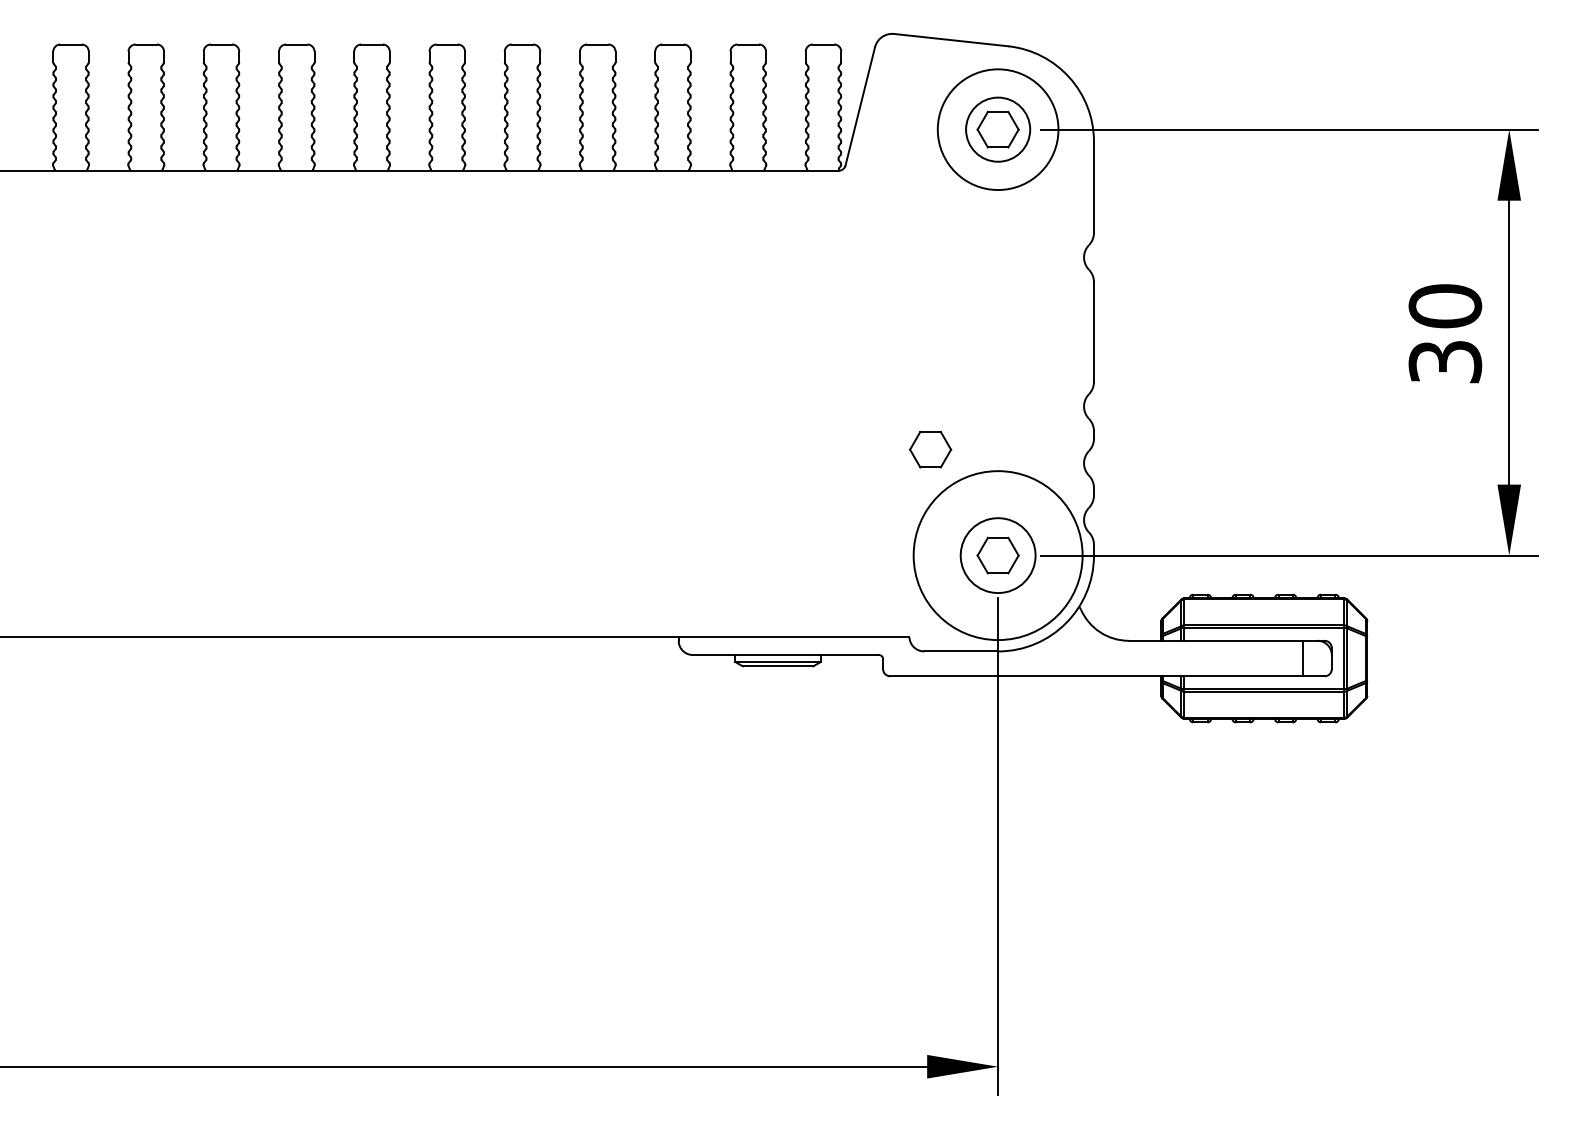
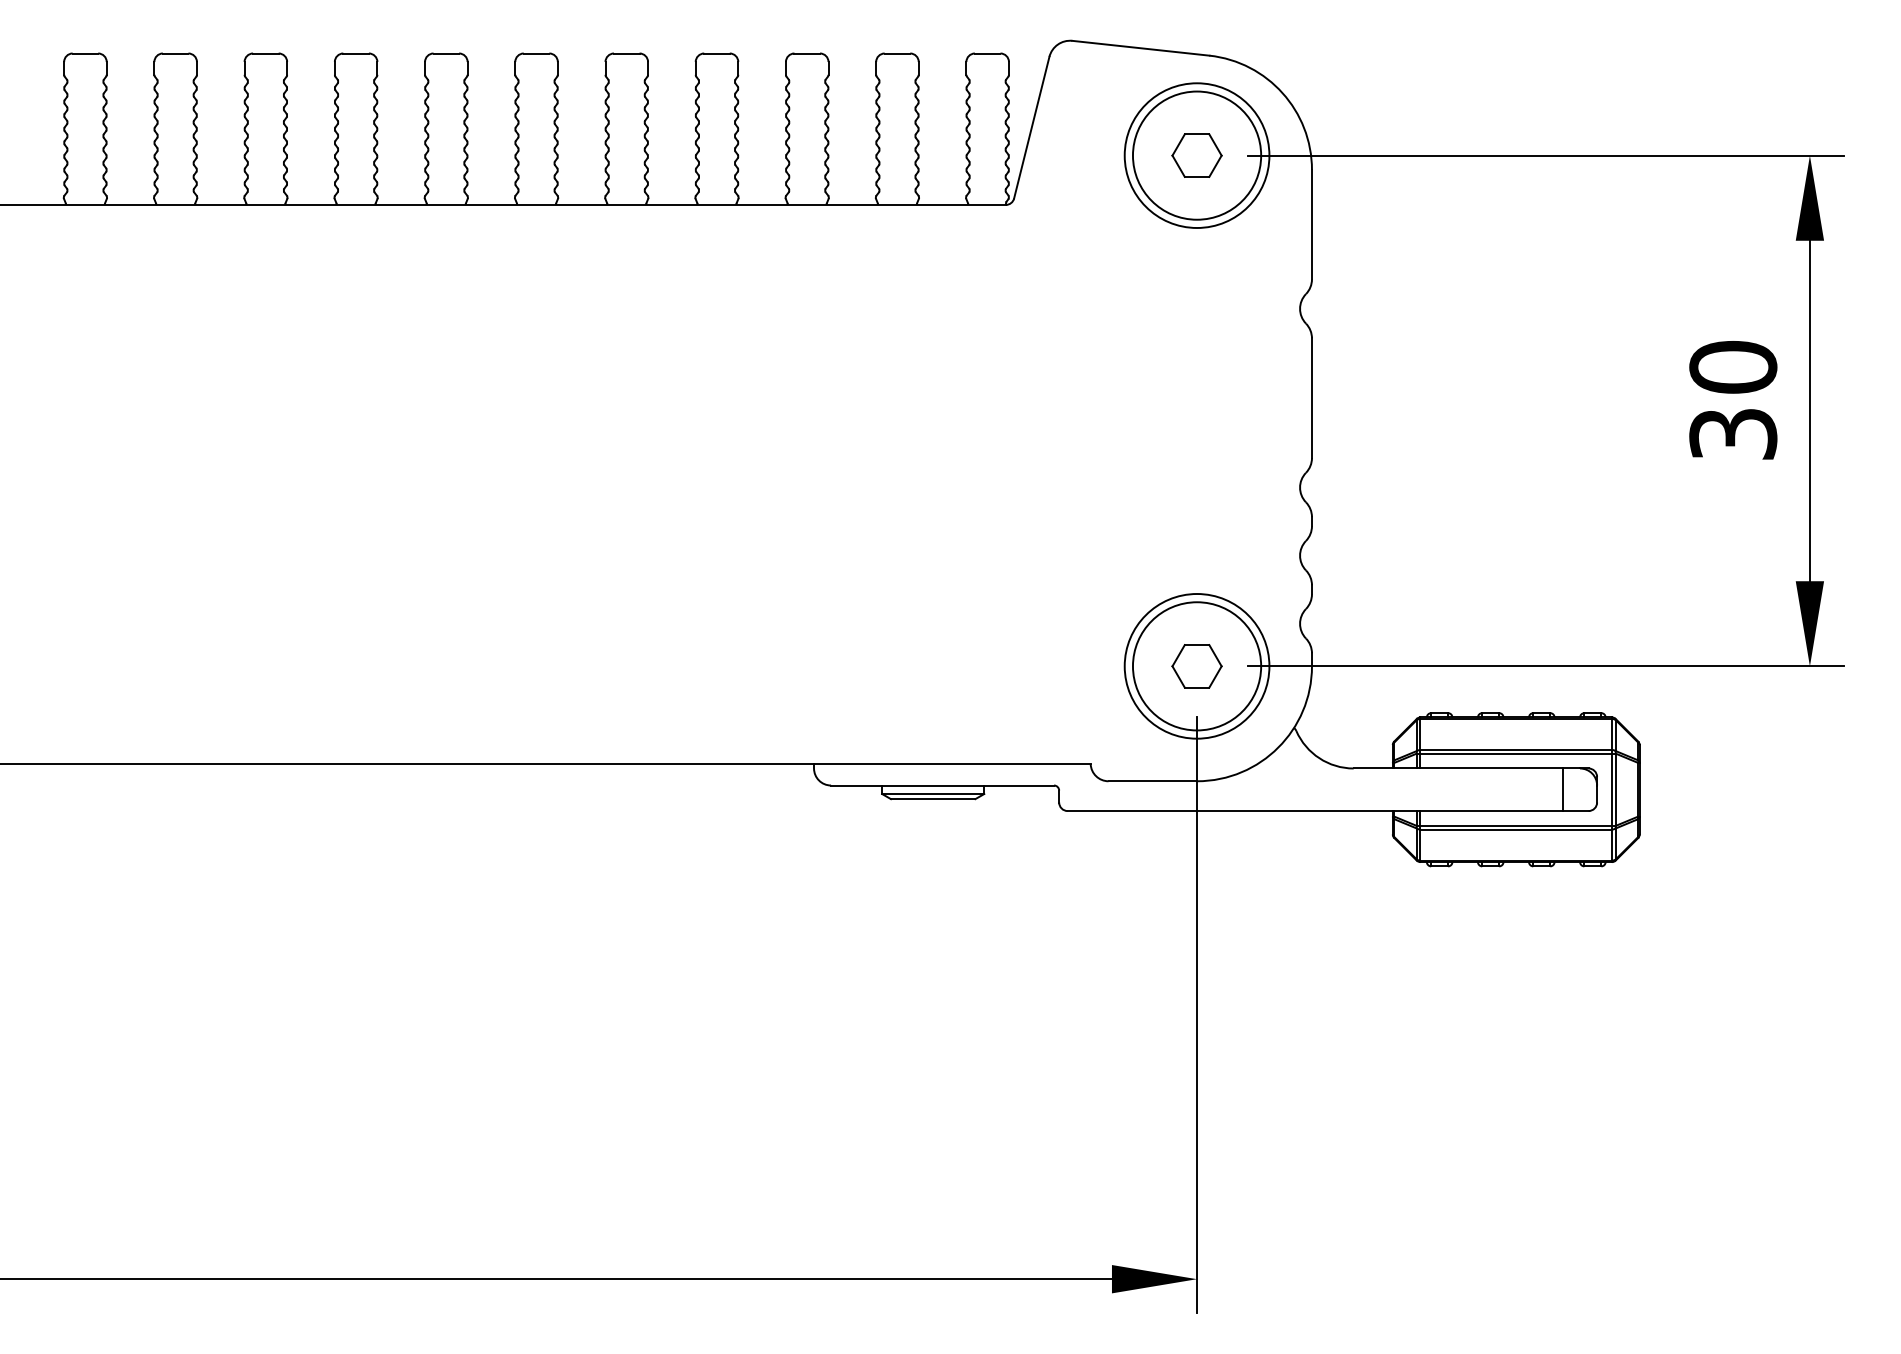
circle: (997, 129) -> (1196, 155), size x1.67
part: (930, 449) -> (1115, 539), removed
circle: (997, 555) -> (1196, 666), size x0.71
circle: (997, 555) -> (1196, 666), size x1.43

